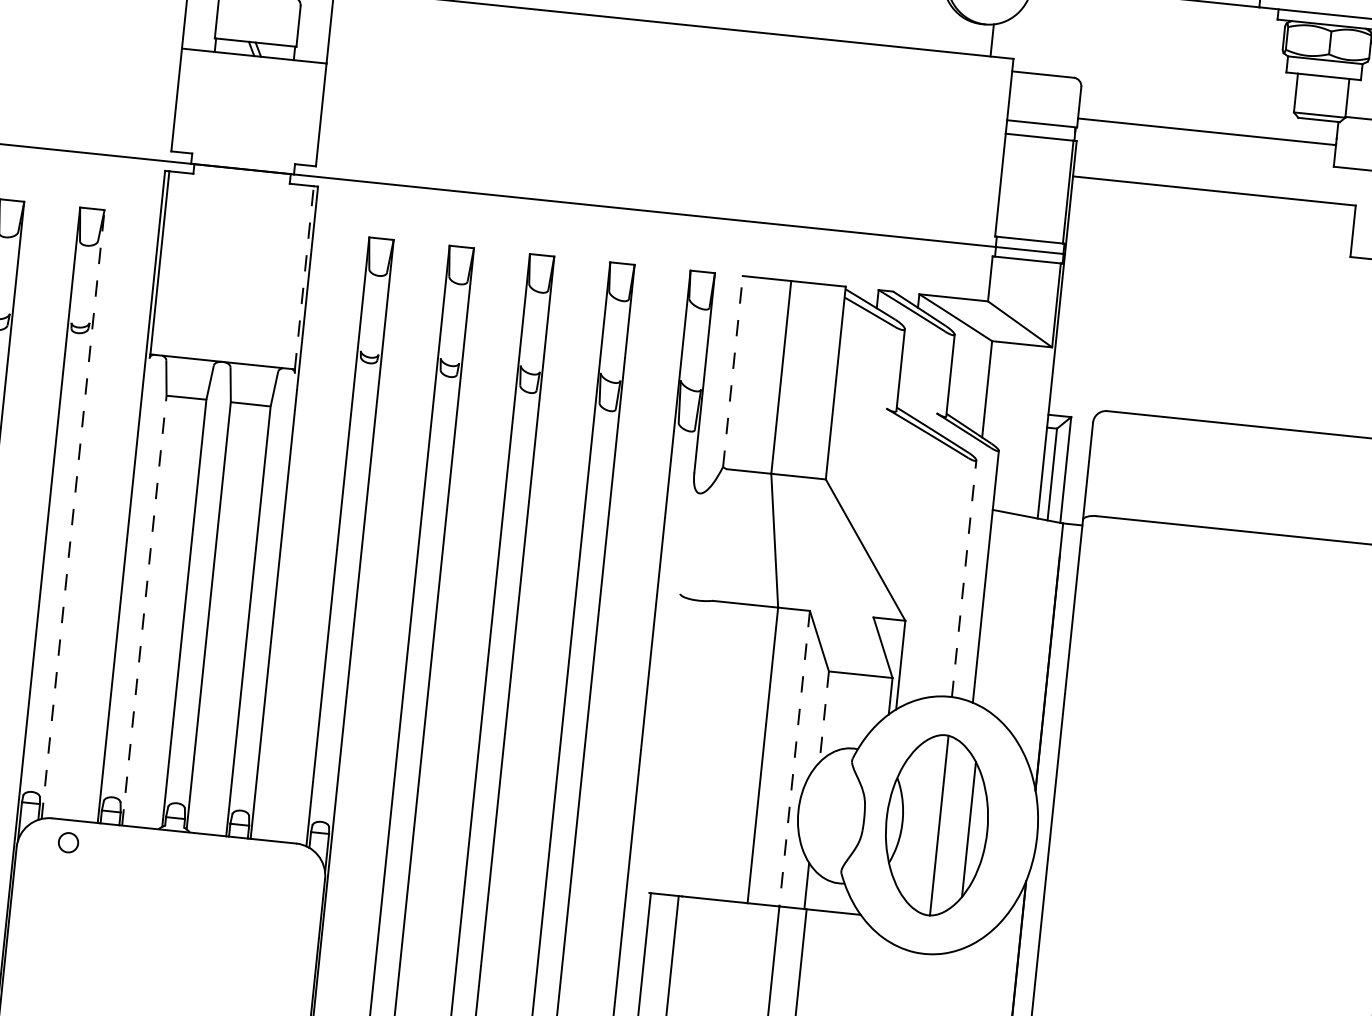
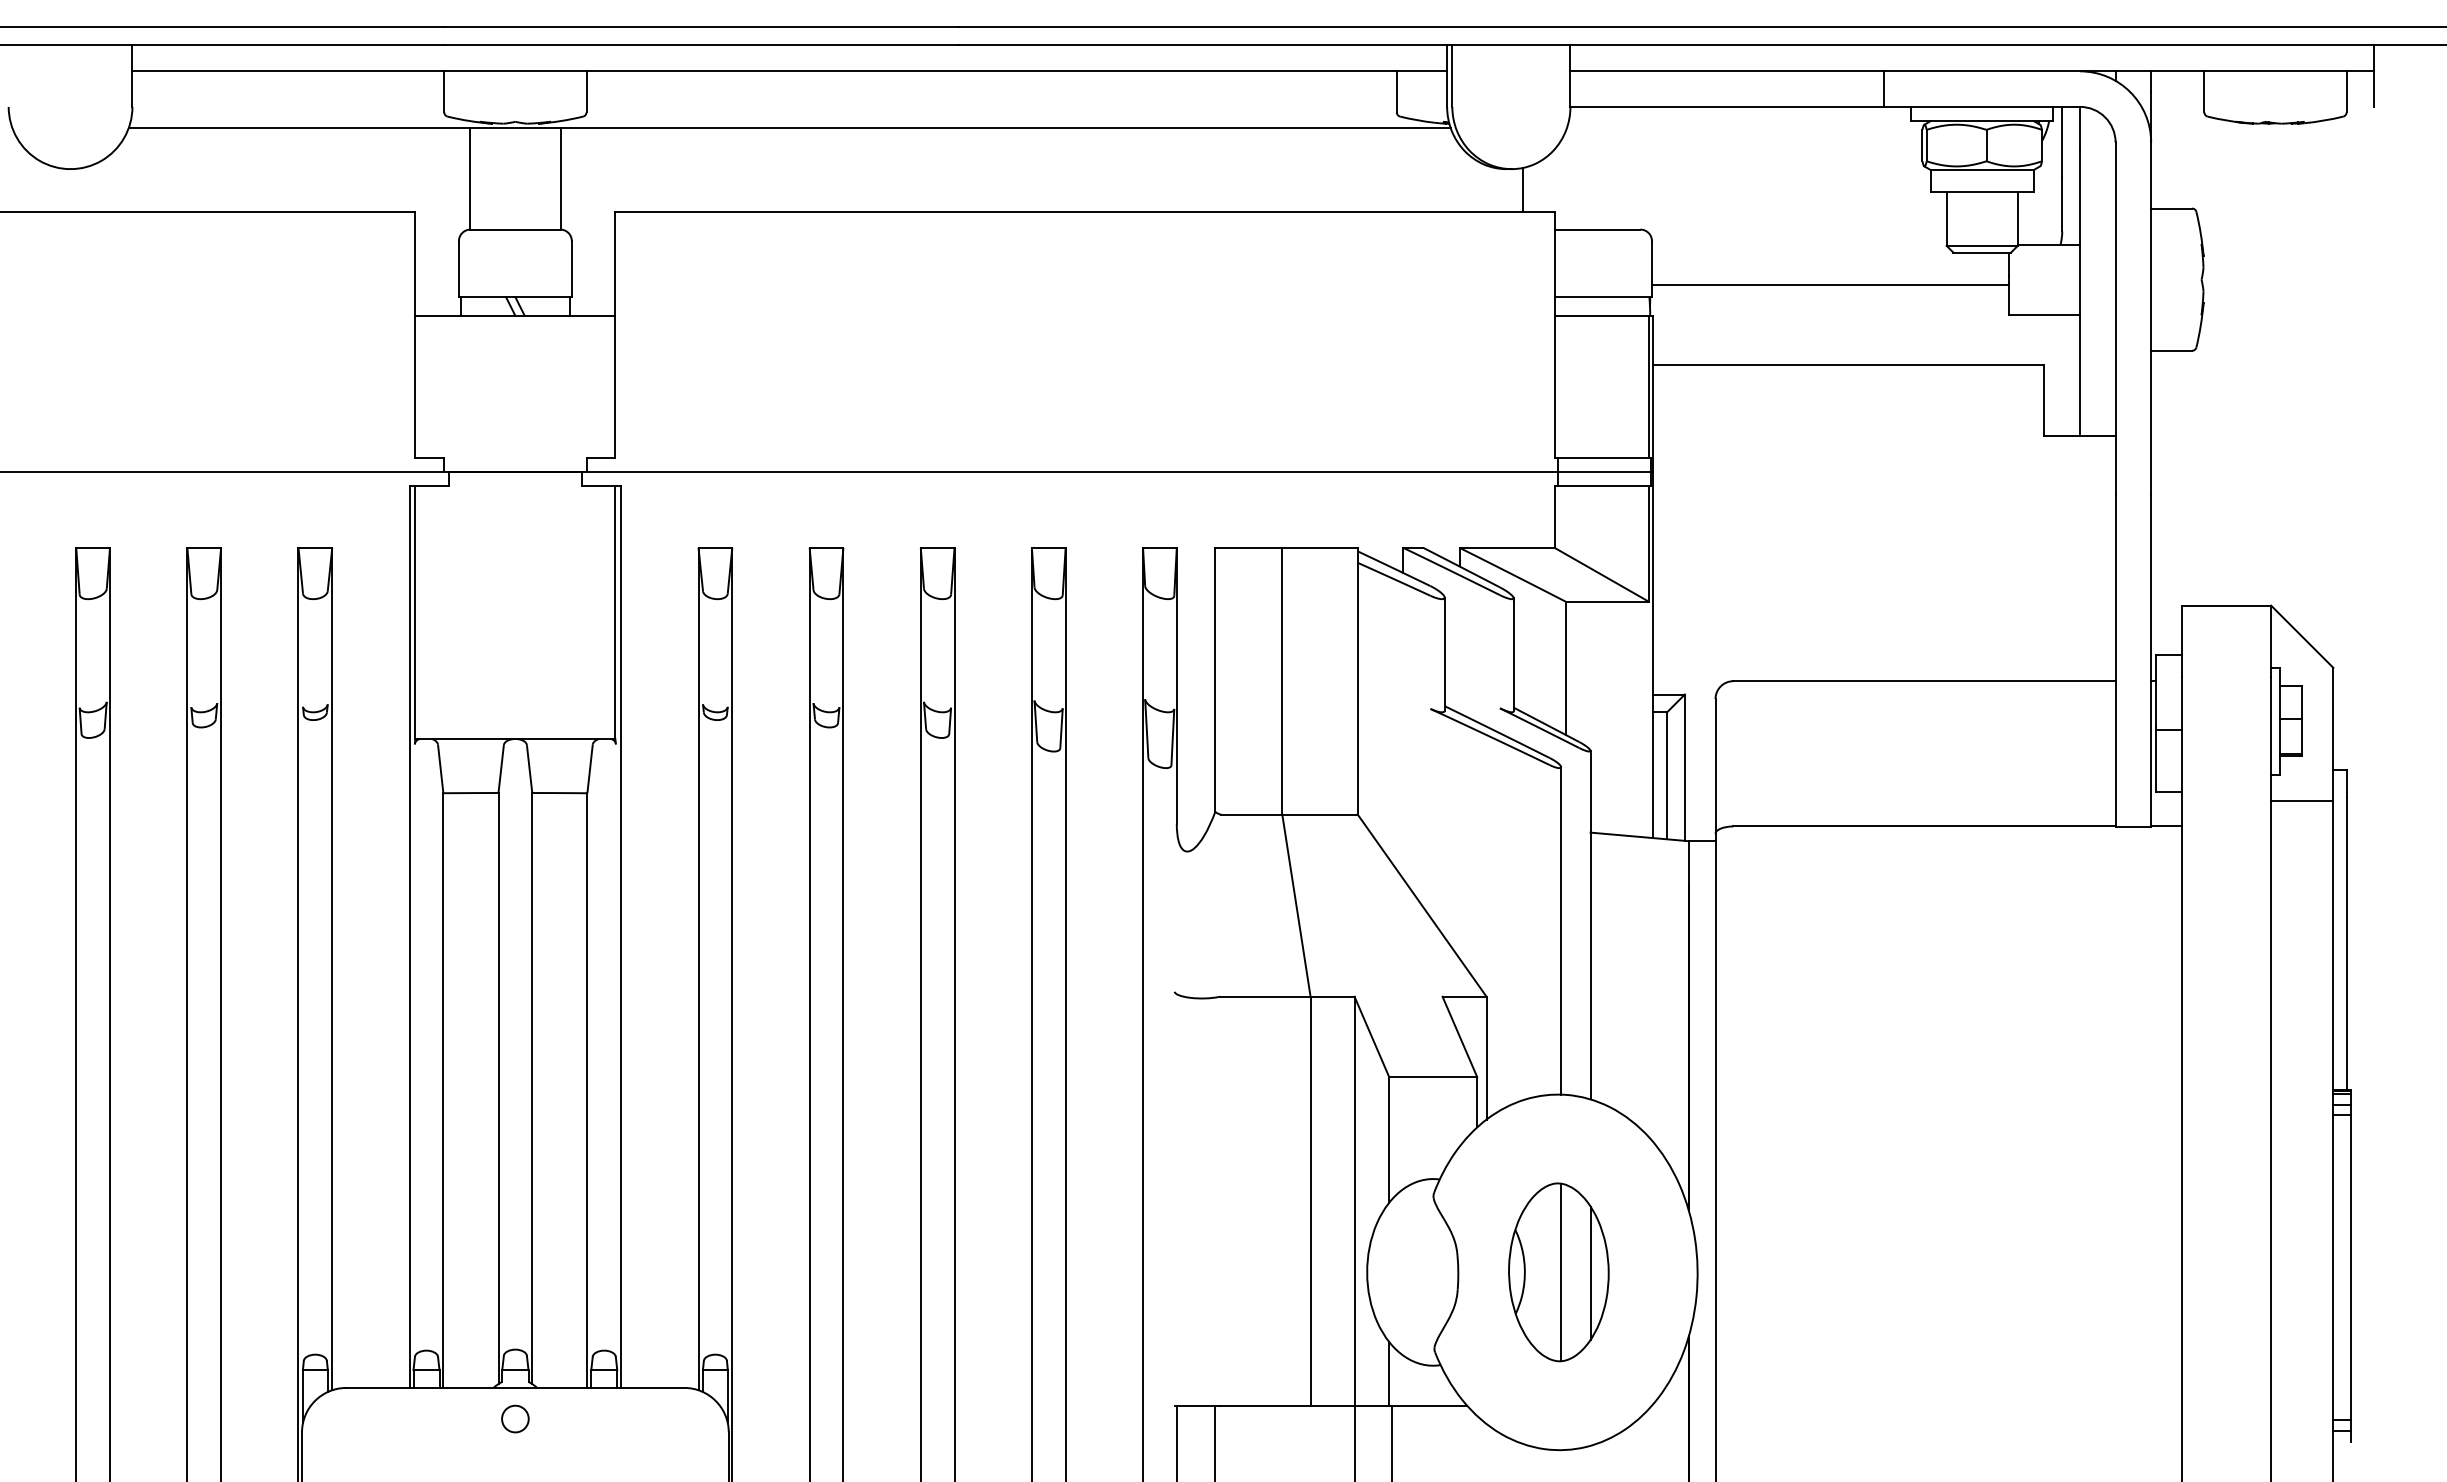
line: (304, 277) -> (615, 612), dashed -> solid
line: (733, 371) -> (1215, 679), dashed -> solid
line: (73, 514) -> (332, 968), dashed -> solid
line: (964, 578) -> (1561, 930), dashed -> solid
line: (144, 610) -> (443, 1090), dashed -> solid
line: (824, 716) -> (1389, 1139), dashed -> solid
line: (794, 758) -> (1354, 1201), dashed -> solid
part: (936, 825) -> (1558, 1272), size x0.71
part: (68, 842) -> (515, 1418), moved

